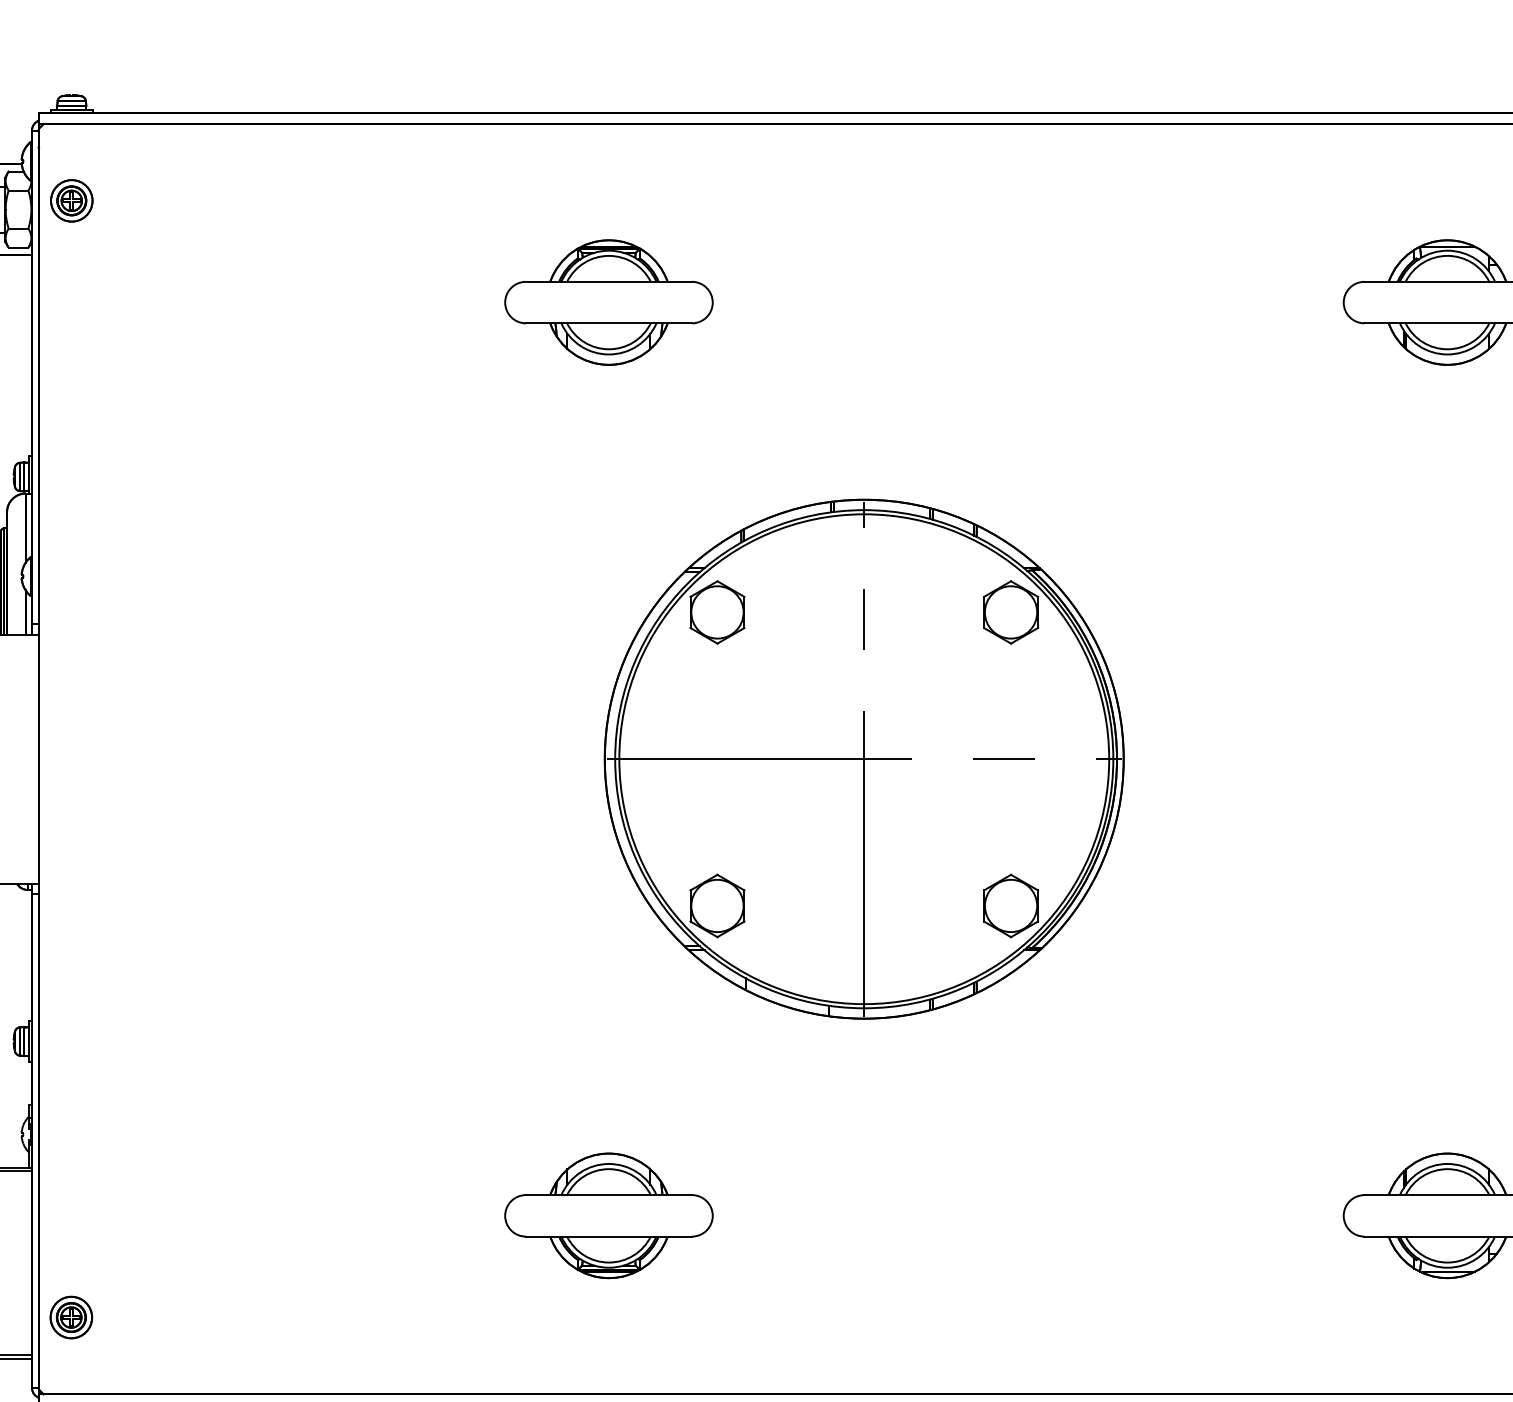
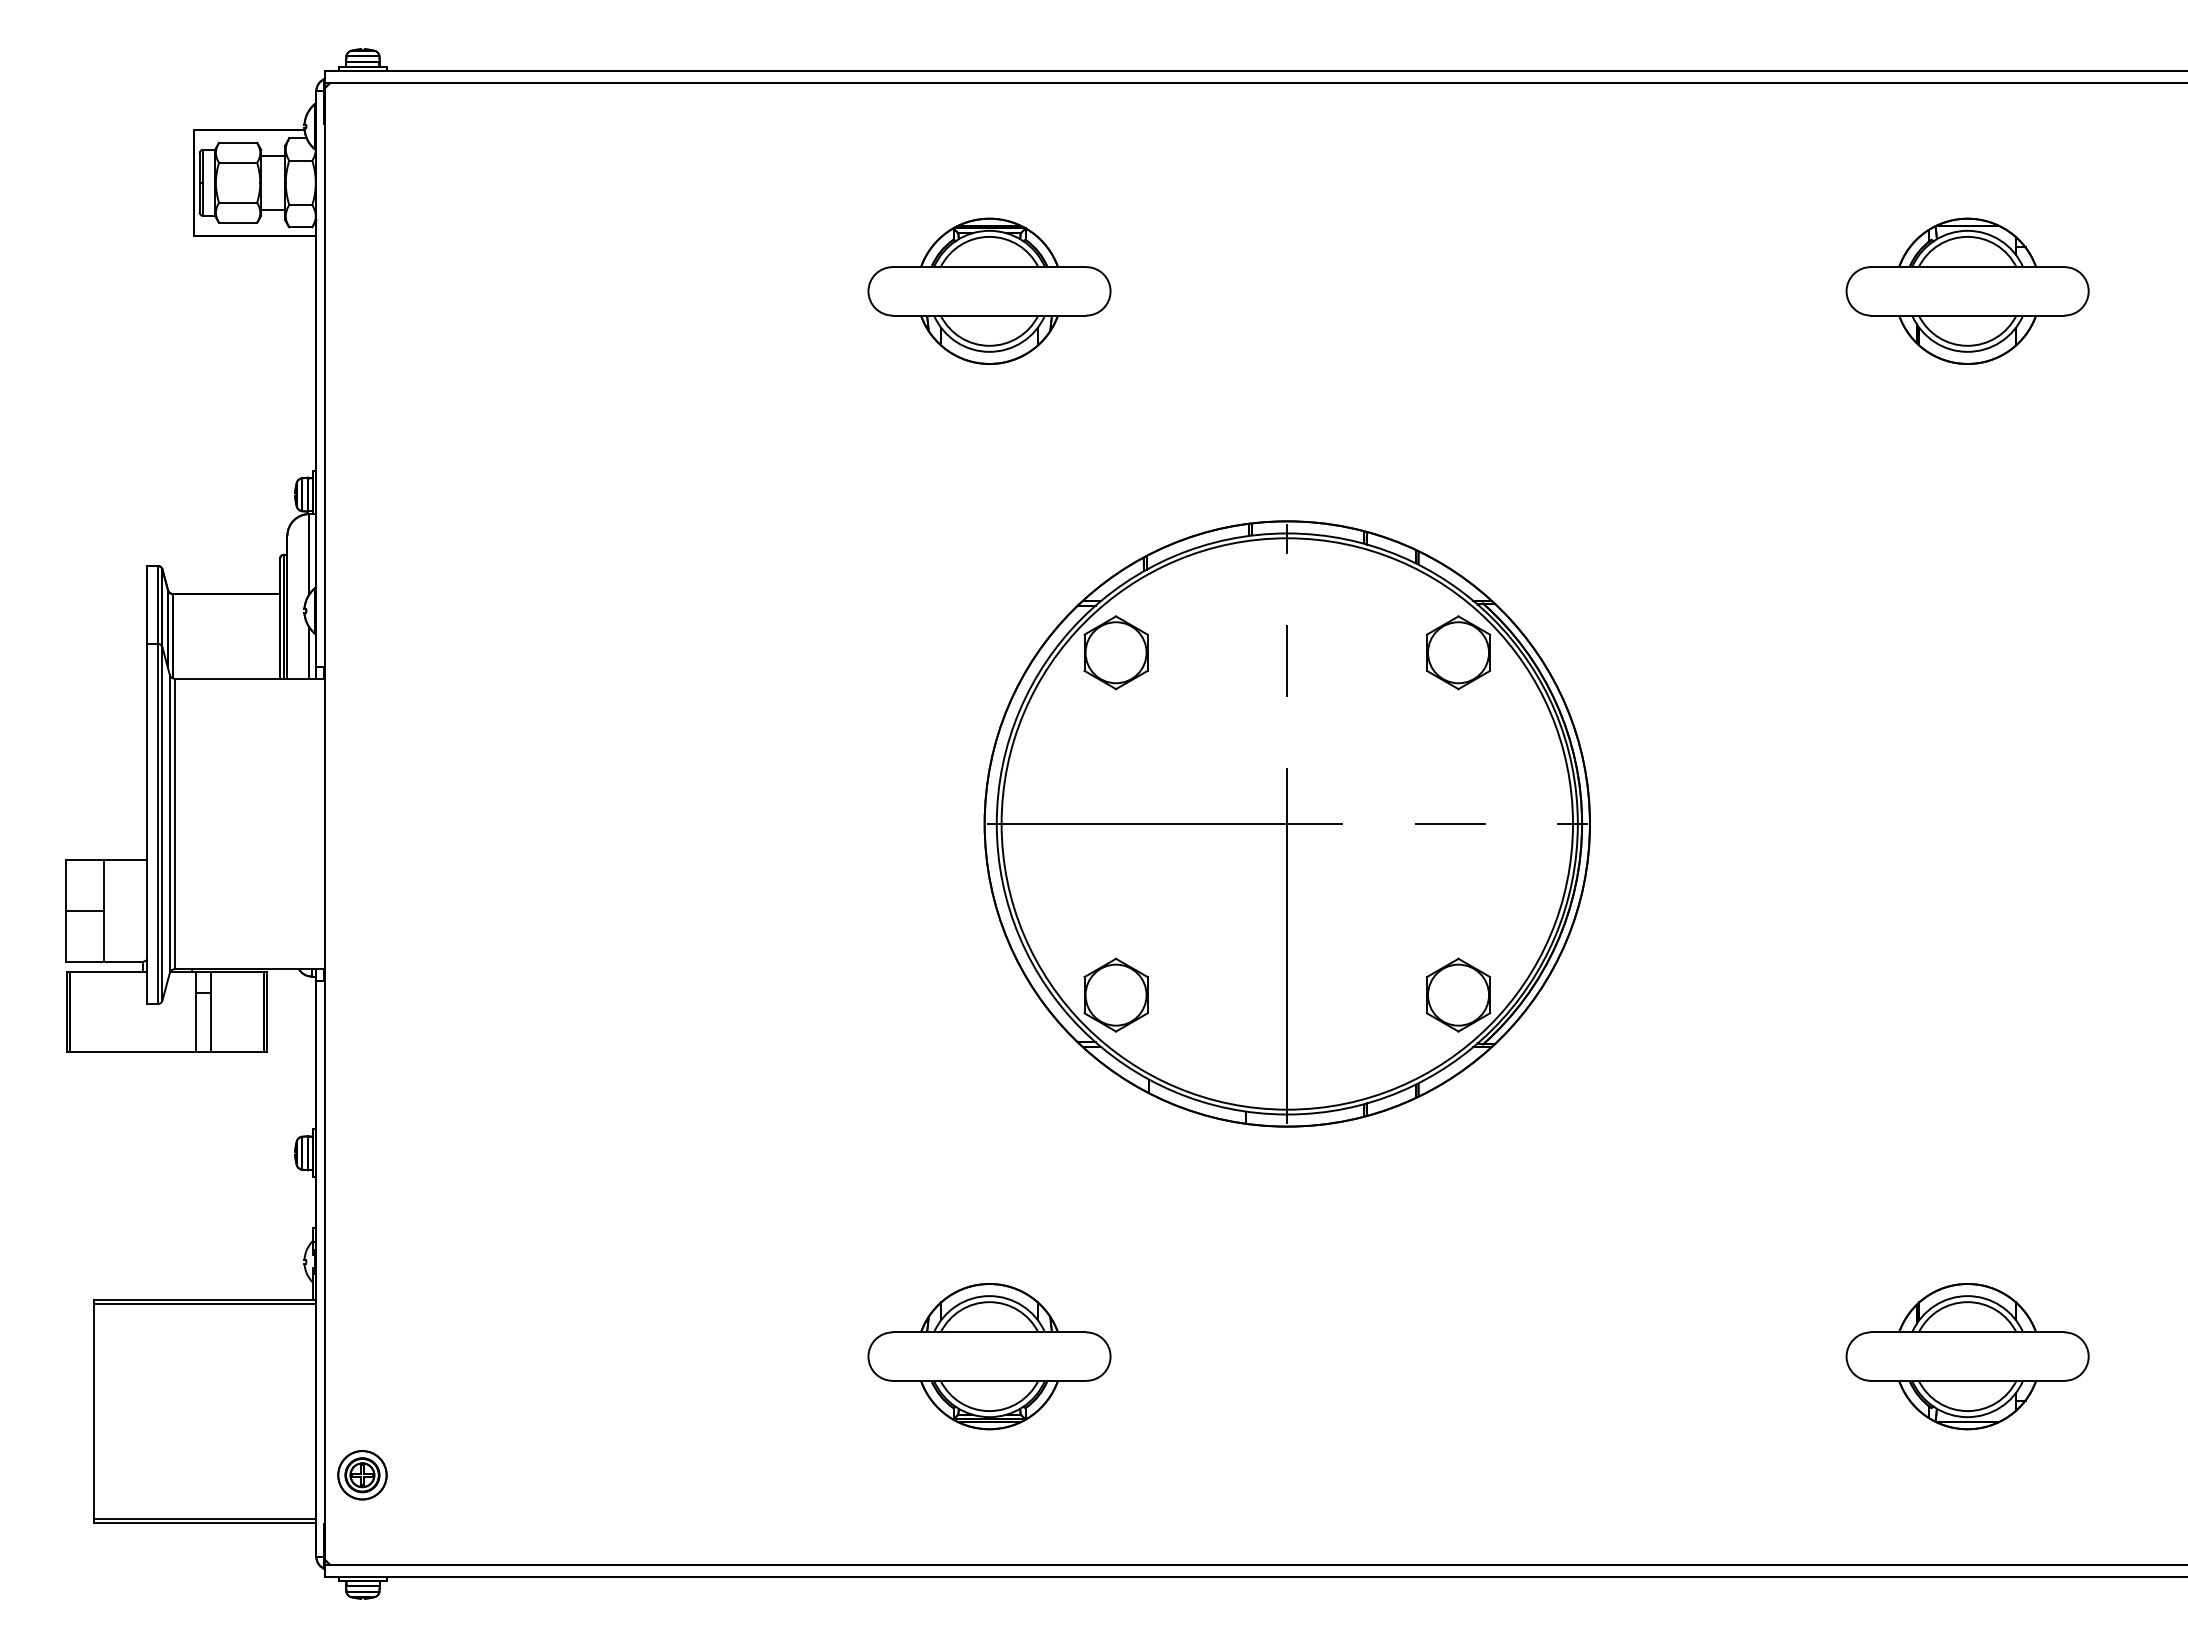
part: (71, 200) -> (362, 172), removed

